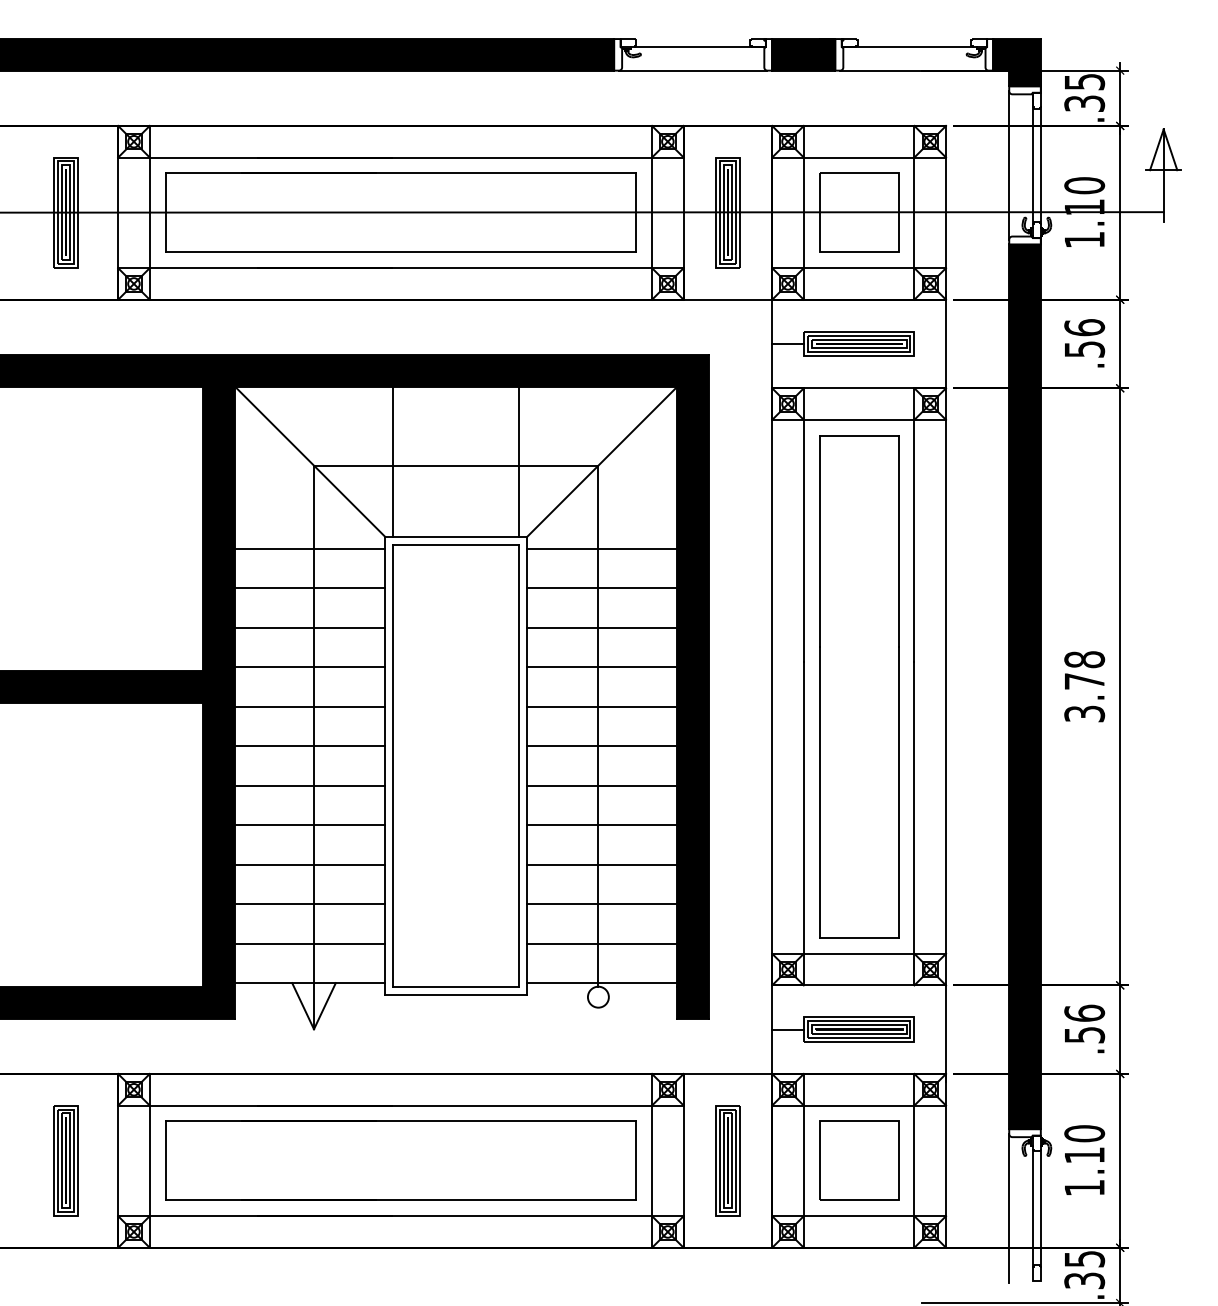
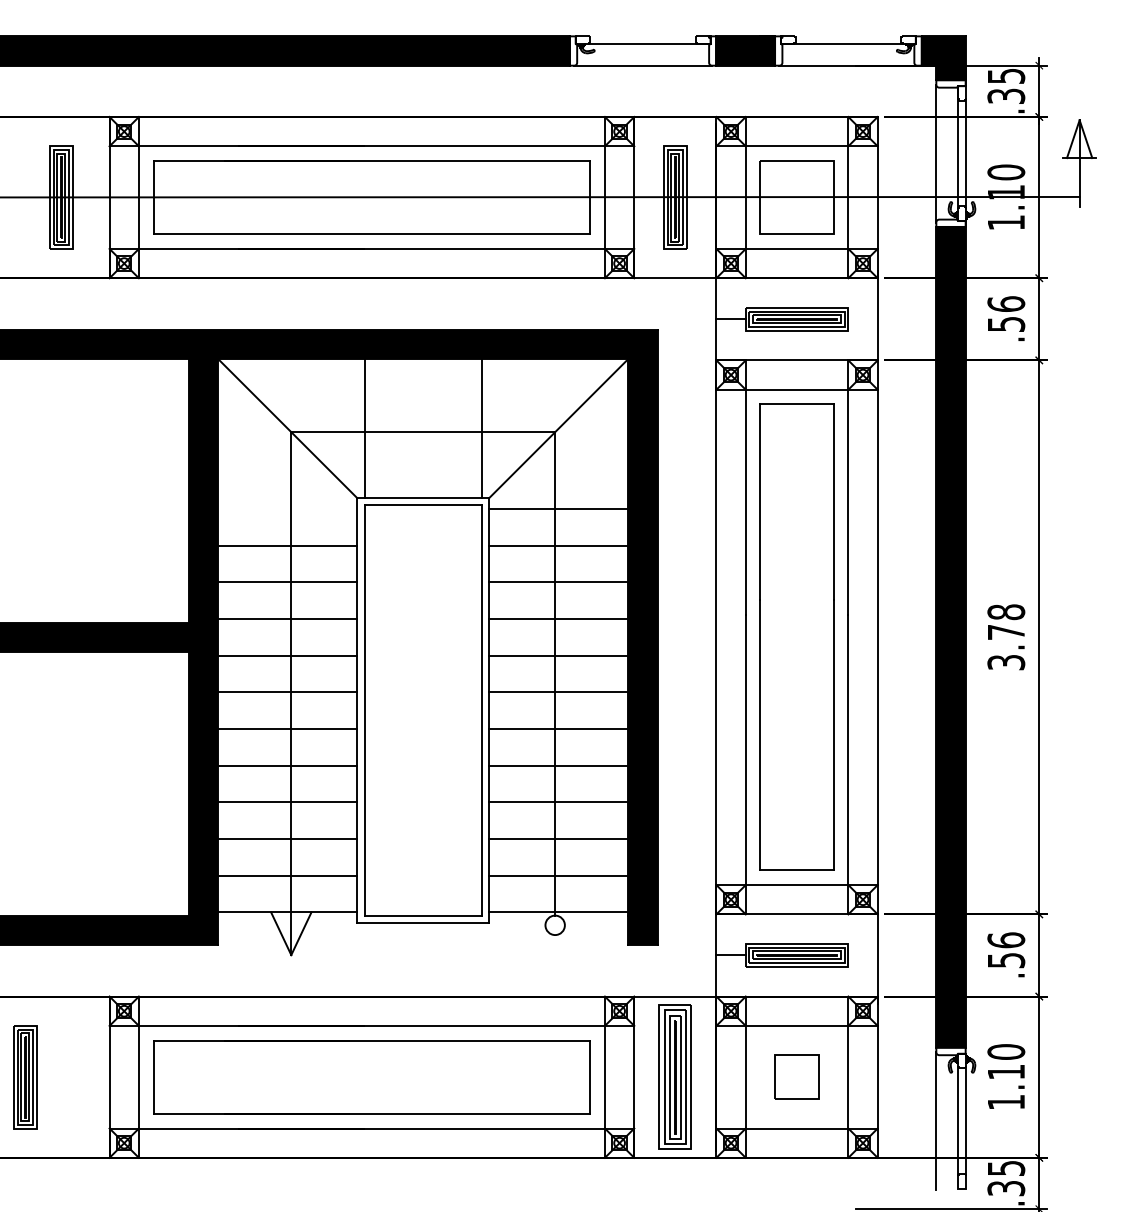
line: (309, 548) -> (287, 509), removed
part: (66, 1161) -> (25, 1077), moved
part: (728, 1161) -> (675, 1077), size x1.4
part: (858, 1161) -> (796, 1077), size x0.6

